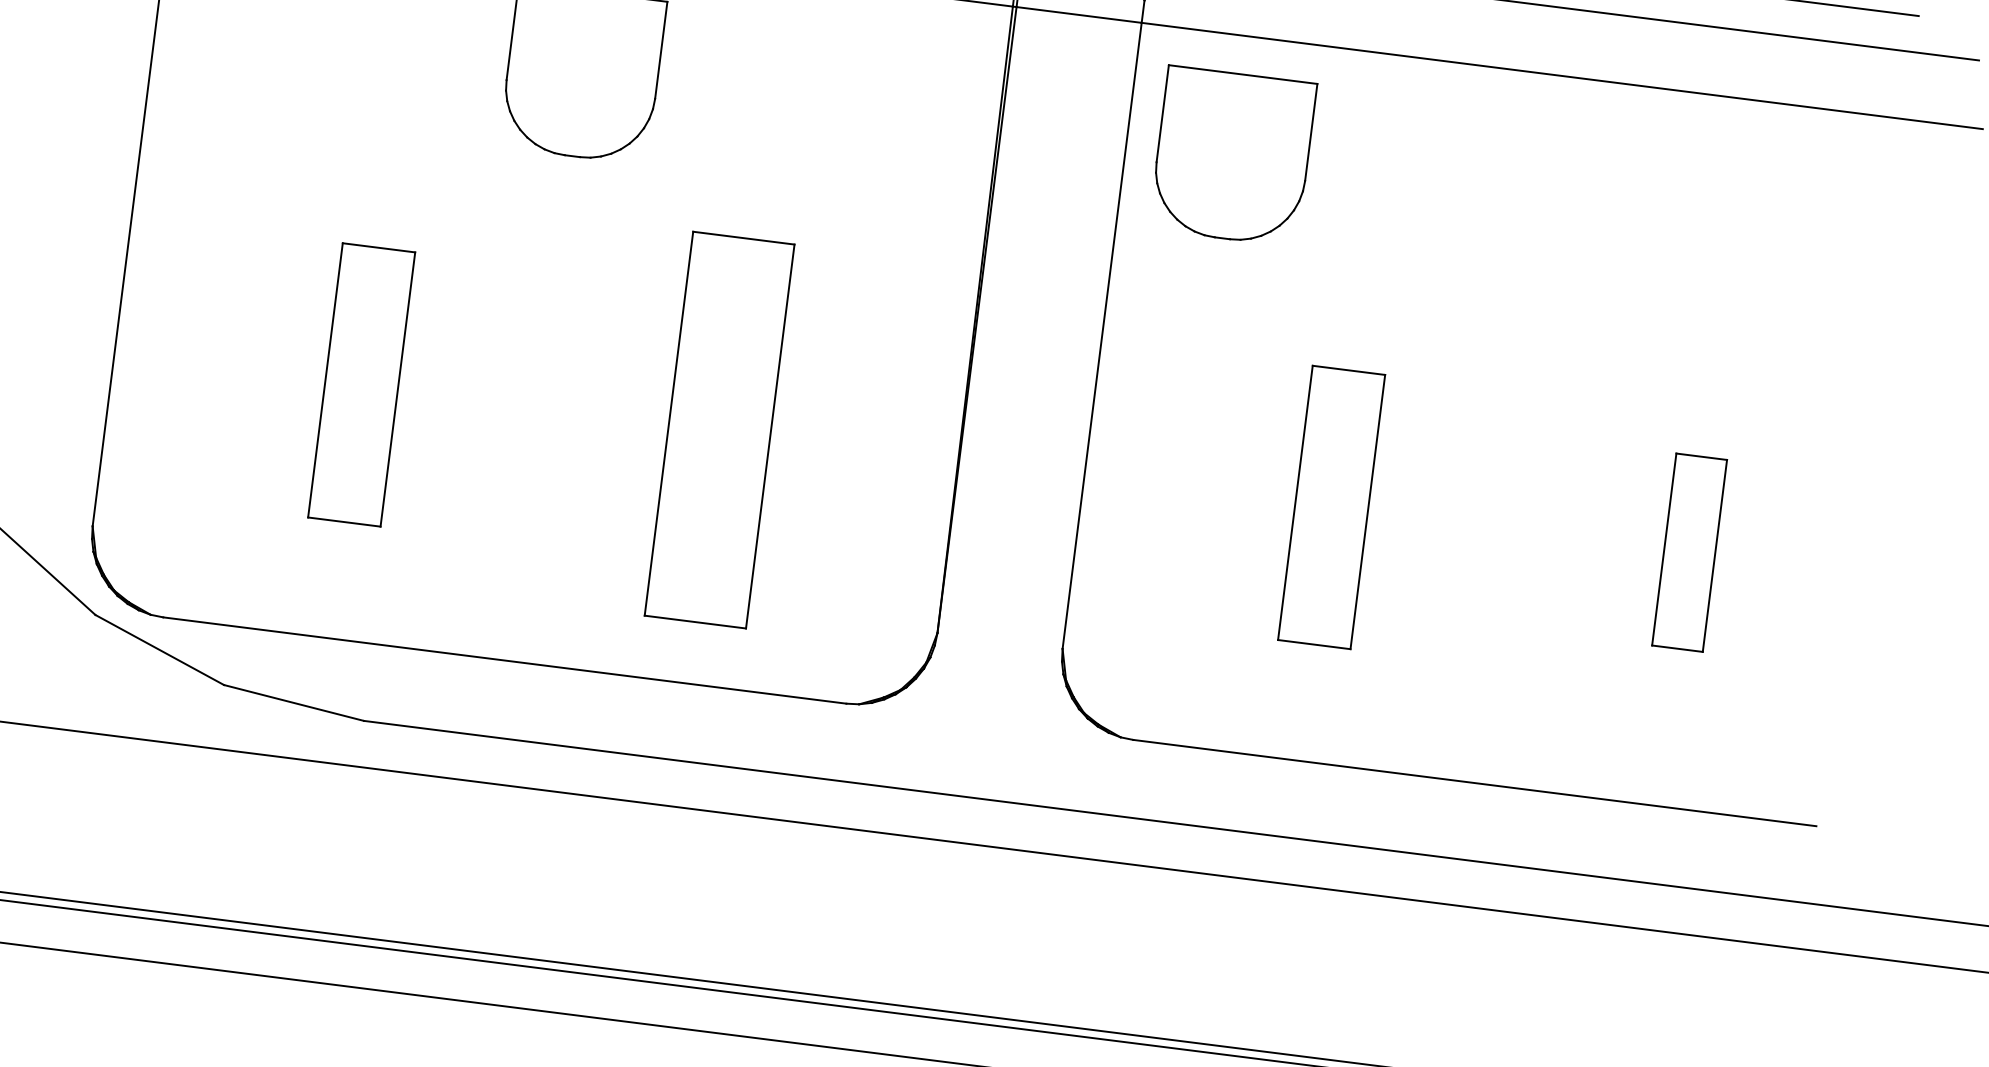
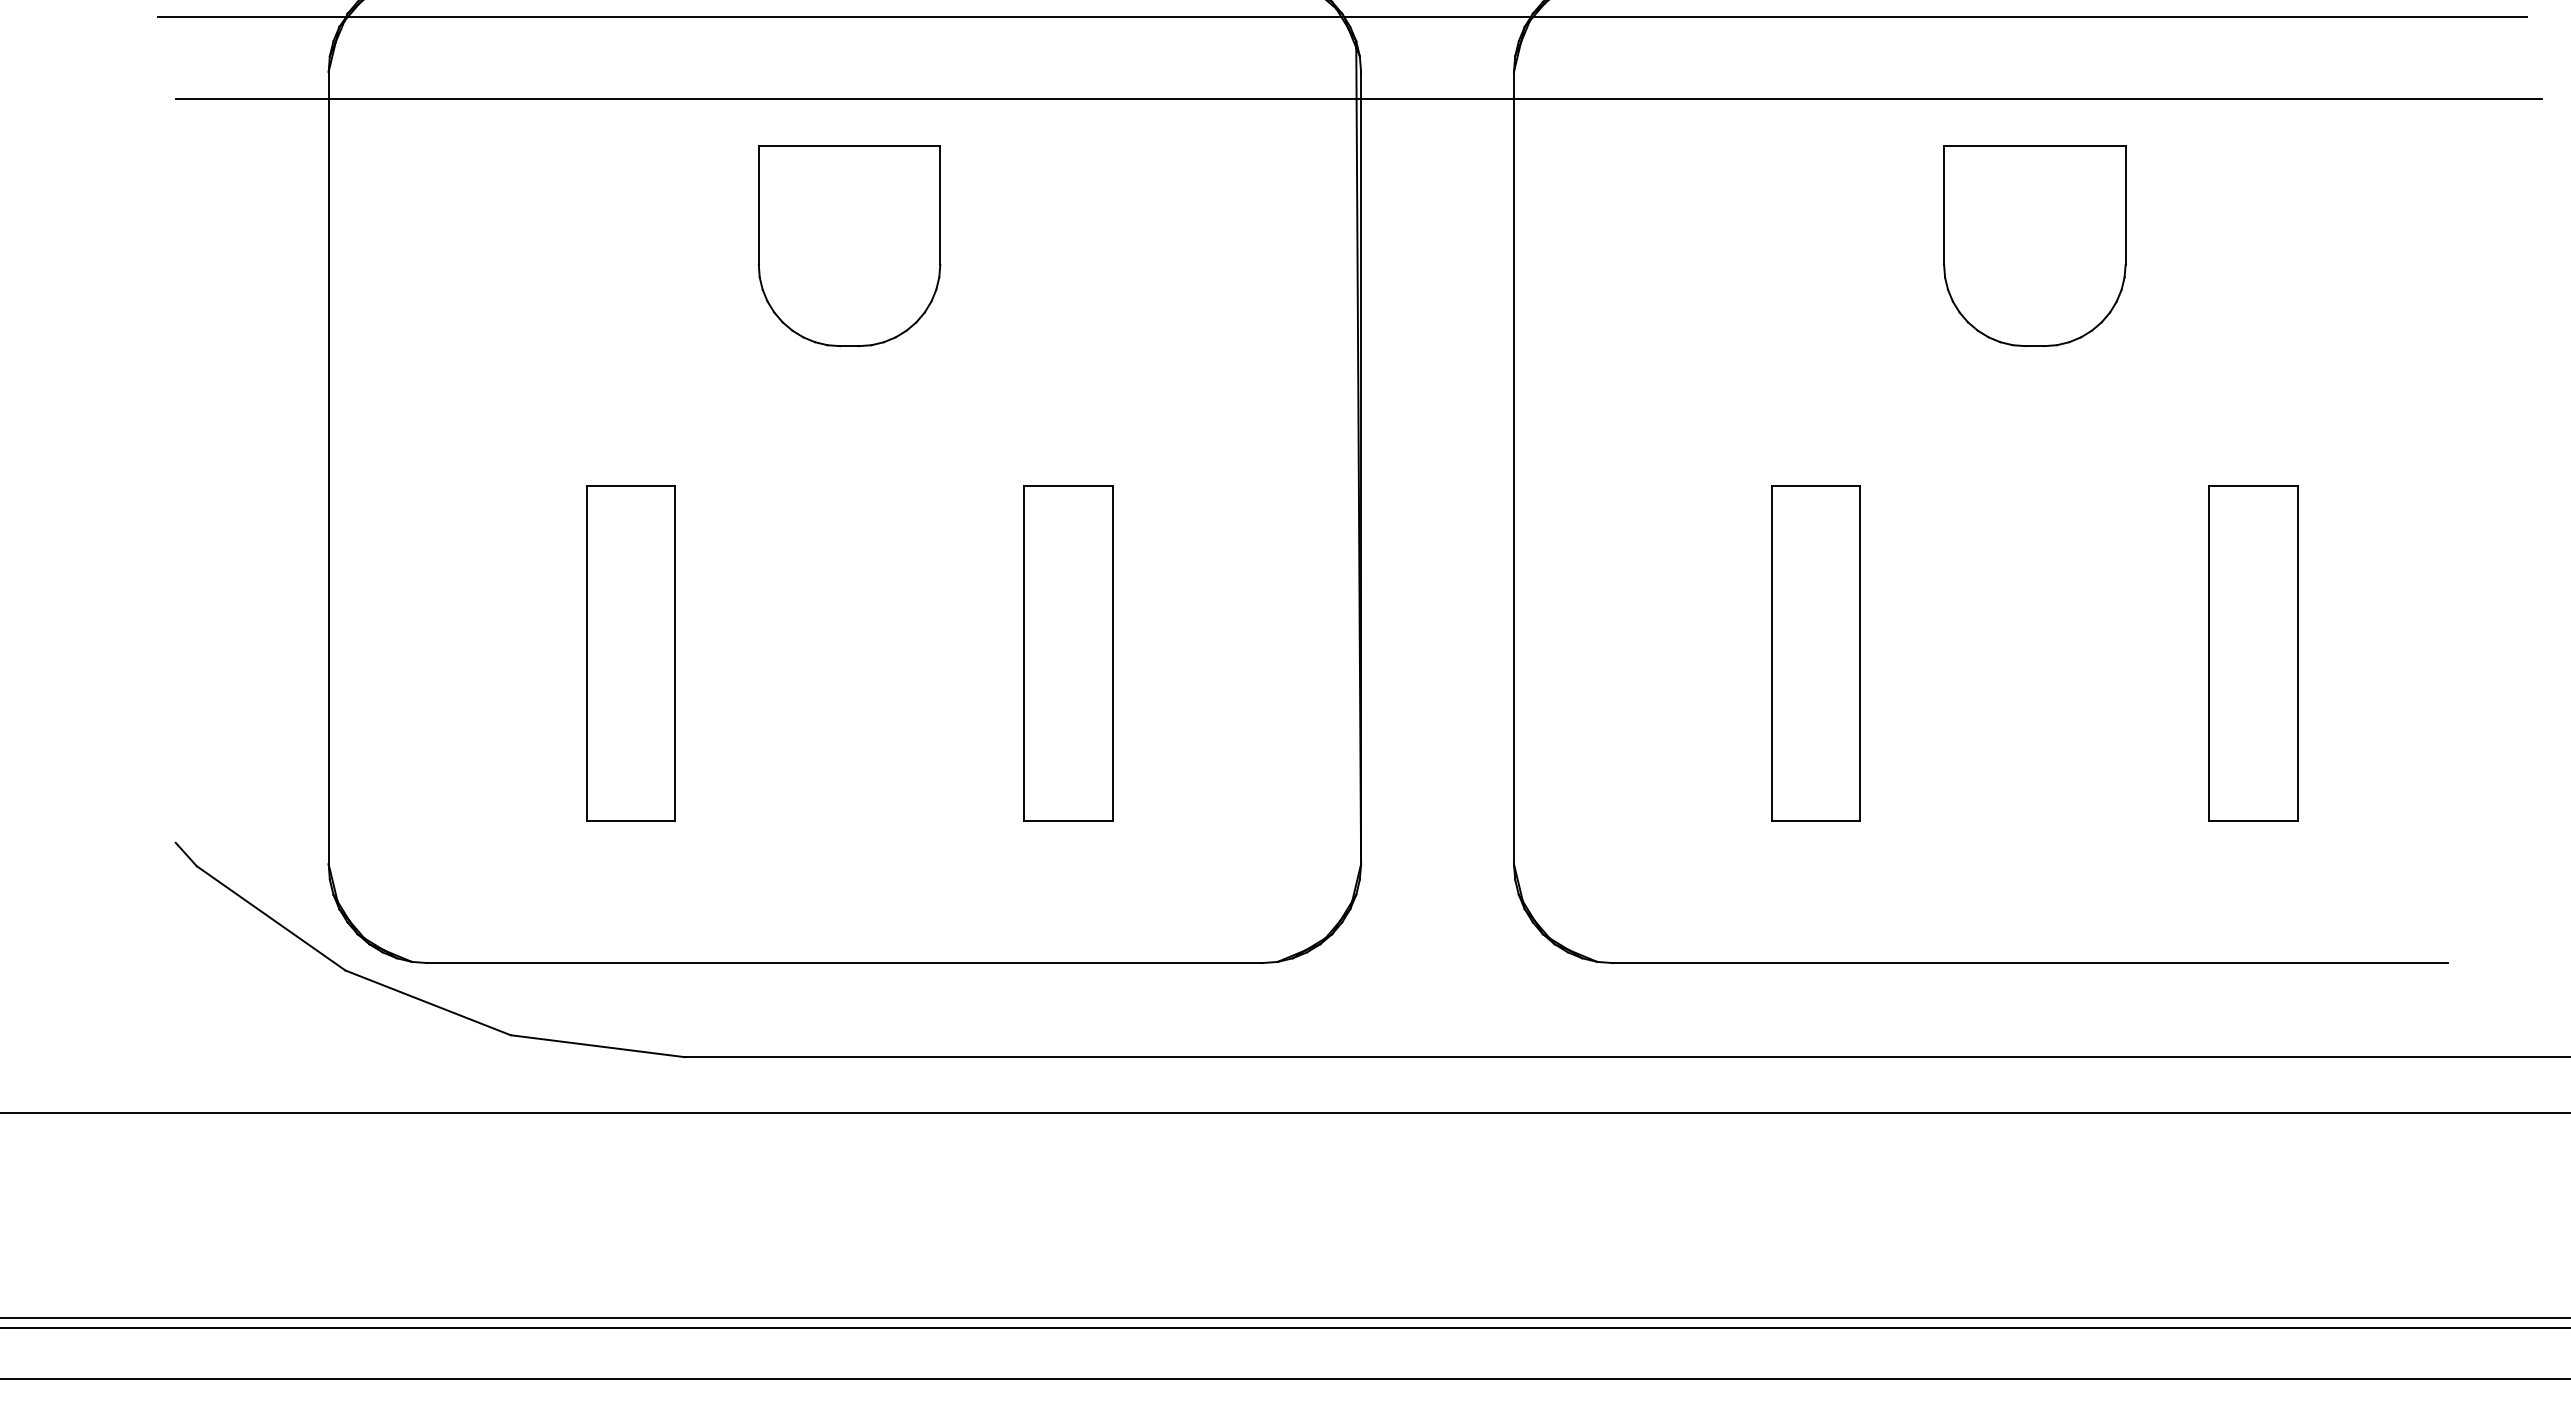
part: (1232, 156) -> (2034, 246), moved
part: (719, 430) -> (1068, 653), size x0.71
part: (1689, 552) -> (2253, 653), size x1.43

